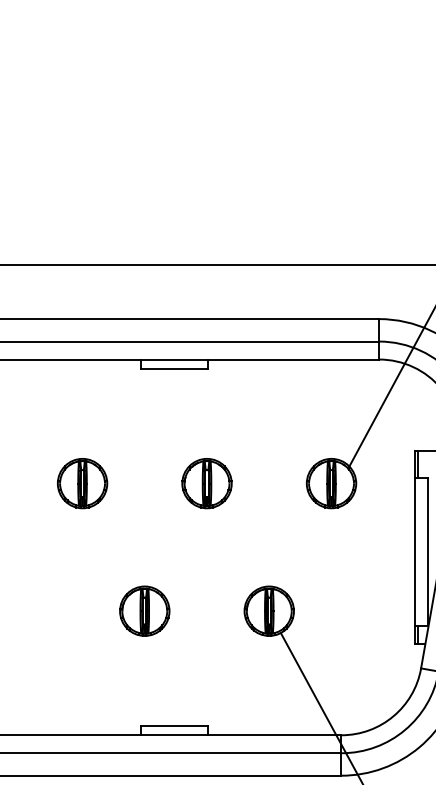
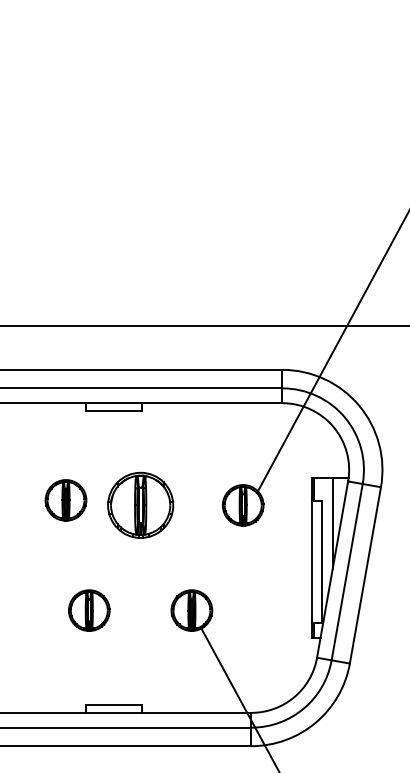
part: (81, 483) -> (65, 500), moved
part: (206, 483) -> (140, 505), size x1.6

